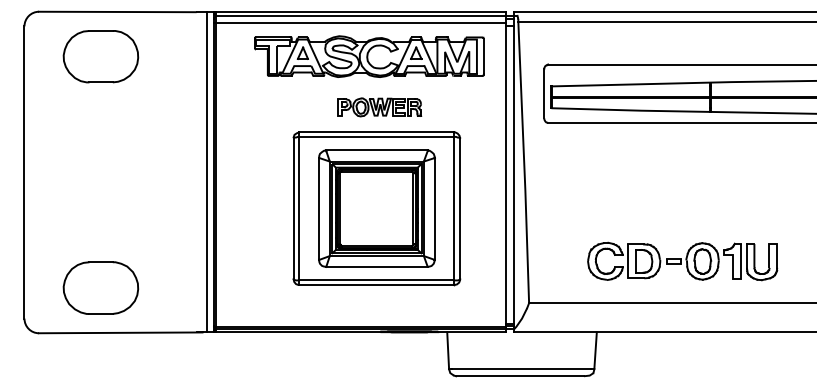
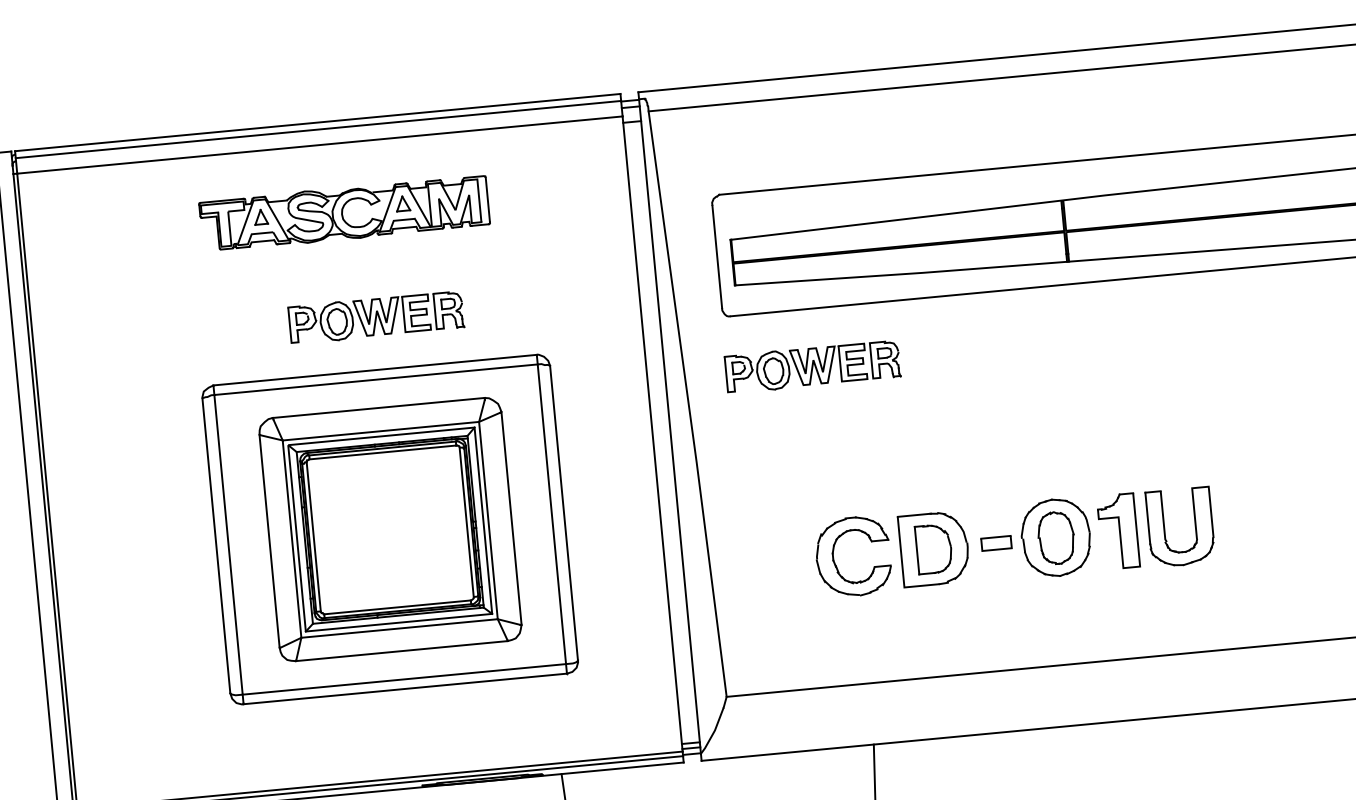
part: (369, 56) -> (344, 213), size x0.6
part: (584, 150) -> (812, 367), added
part: (682, 261) -> (1014, 541), moved

